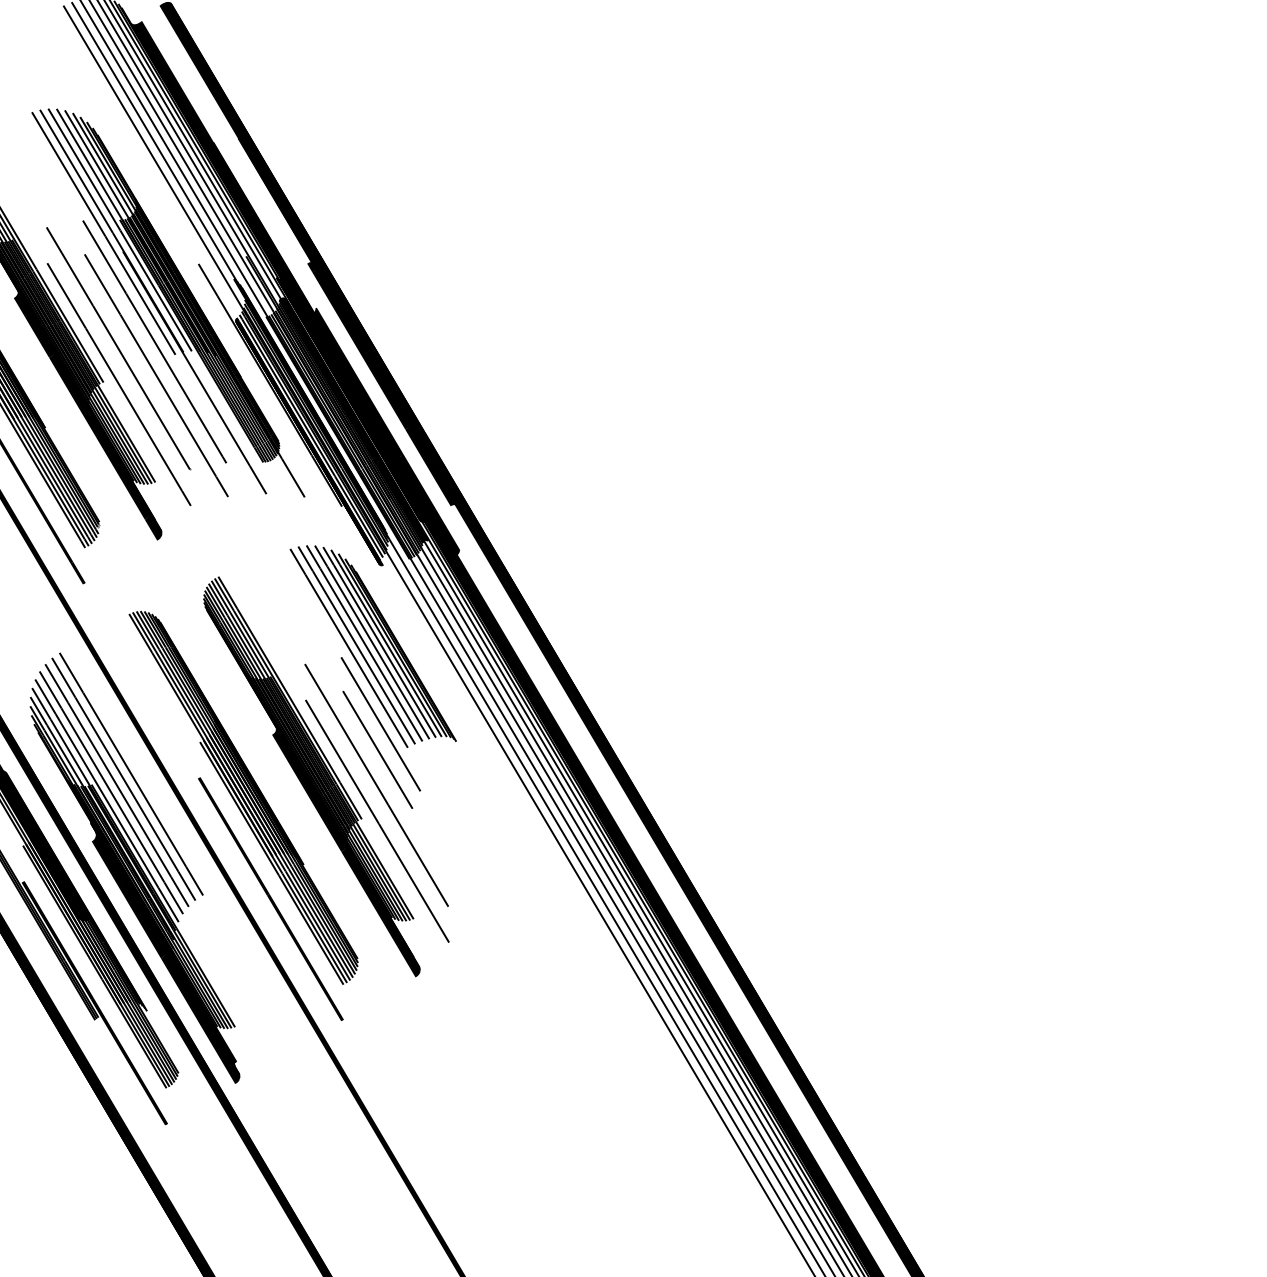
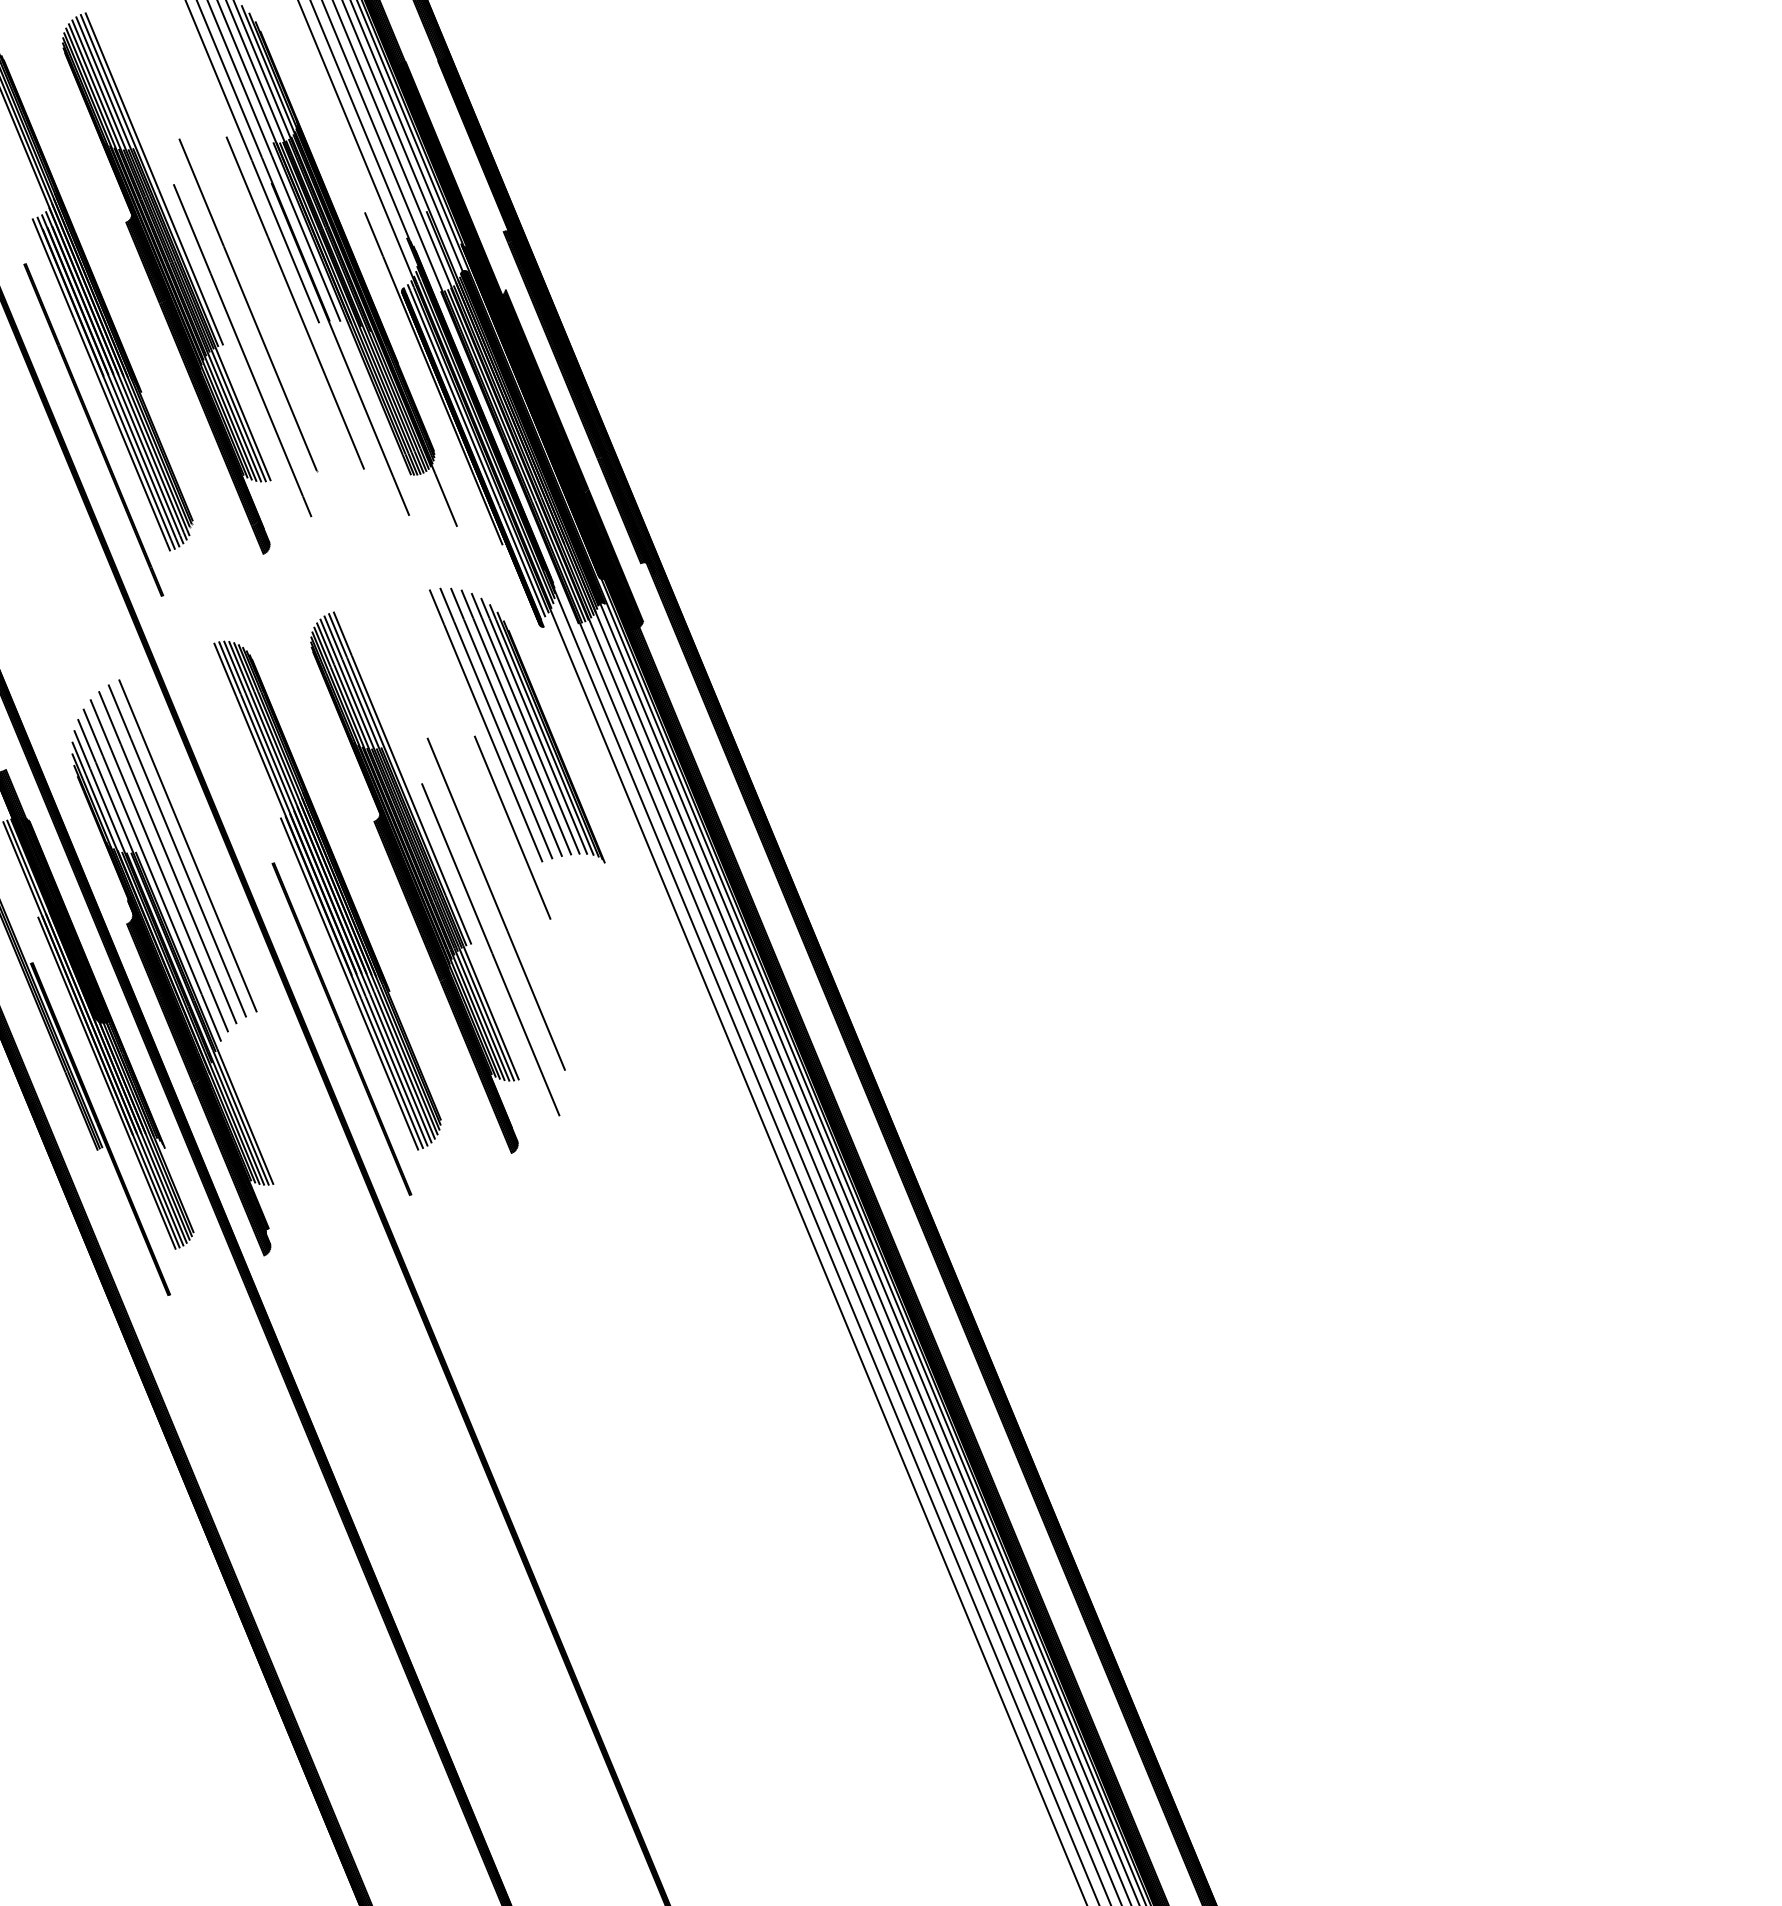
line: (155, 375) -> (290, 345), removed
line: (377, 749) -> (503, 859), removed

